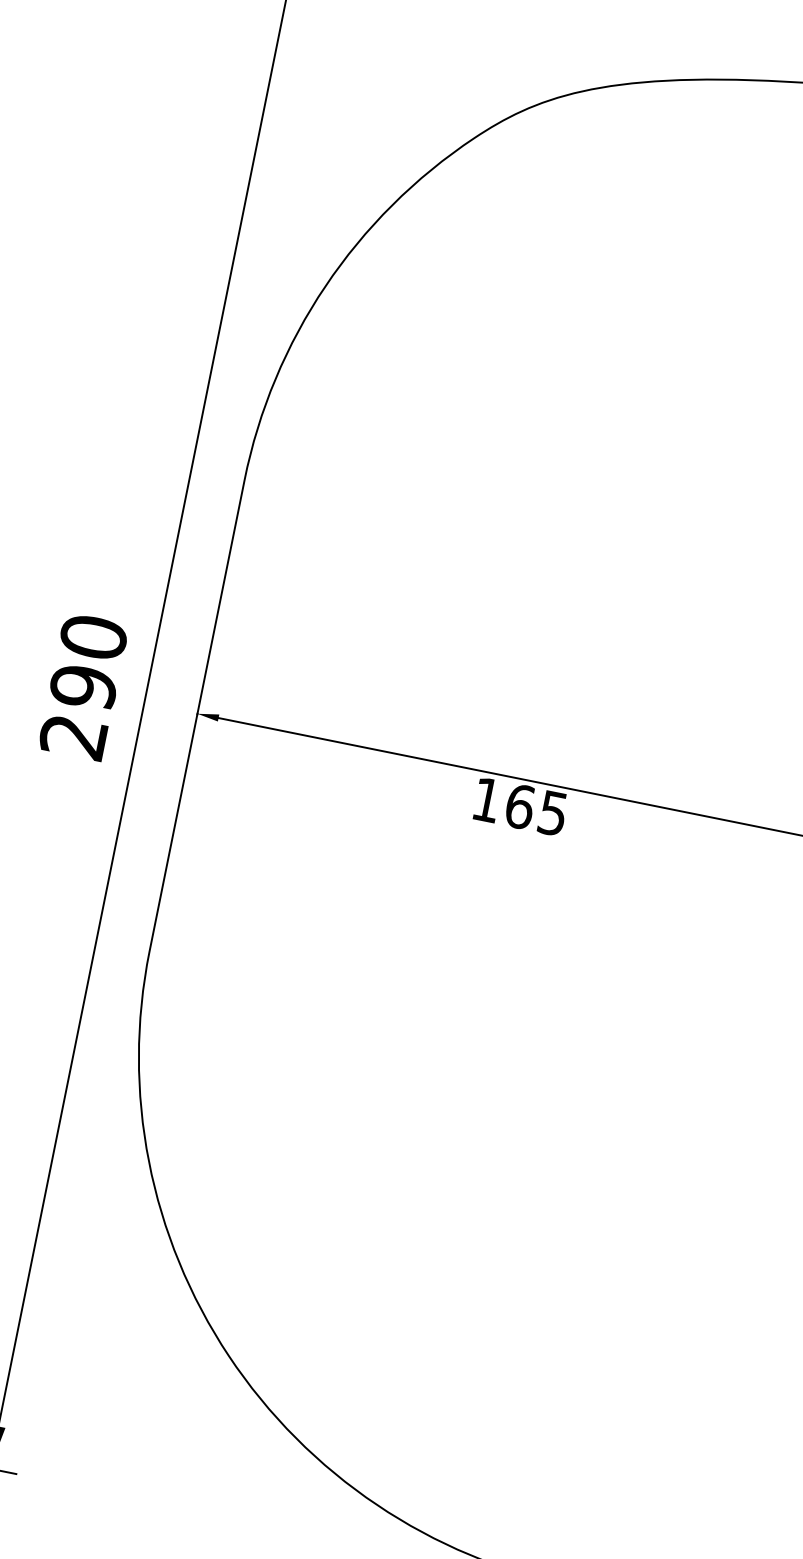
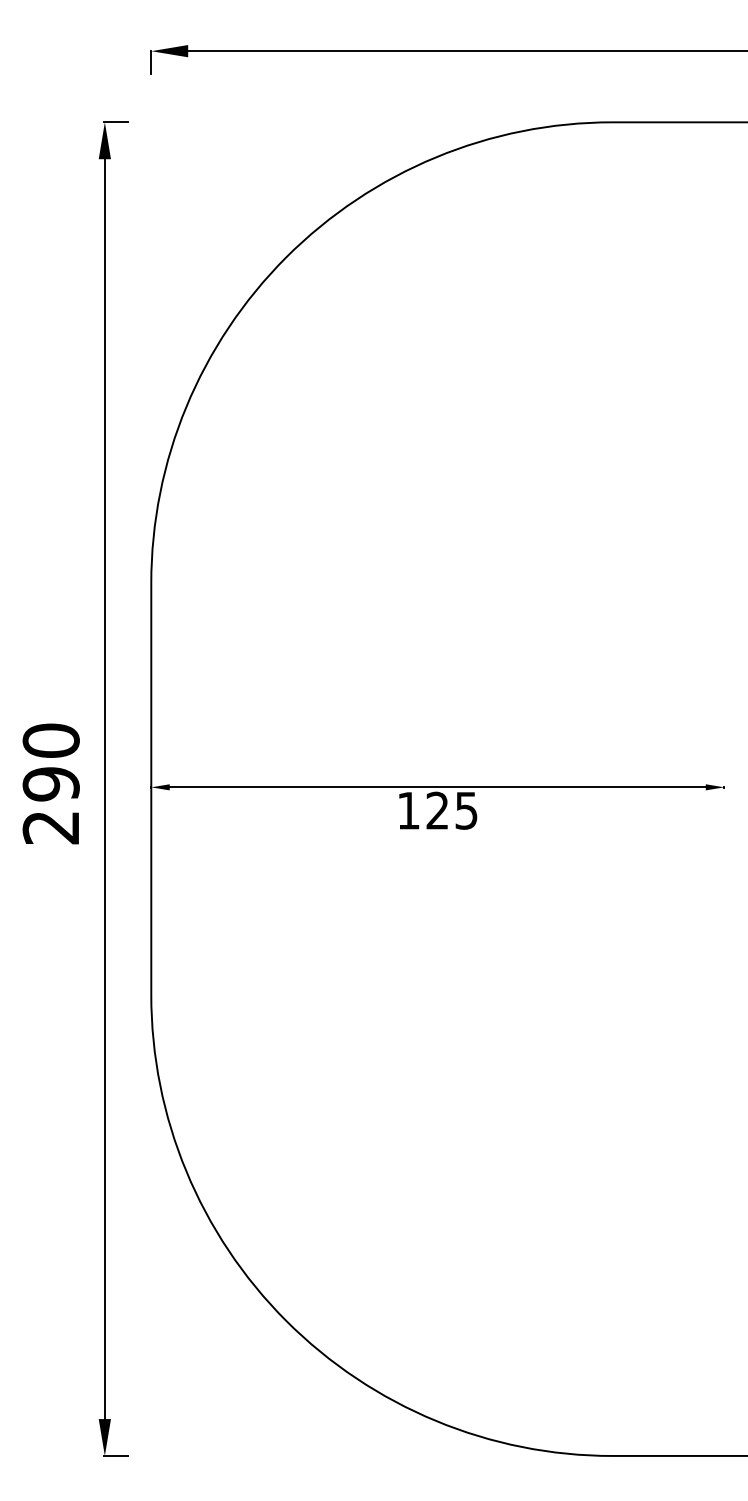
text: (519, 806) -> (437, 810), 165 -> 125

